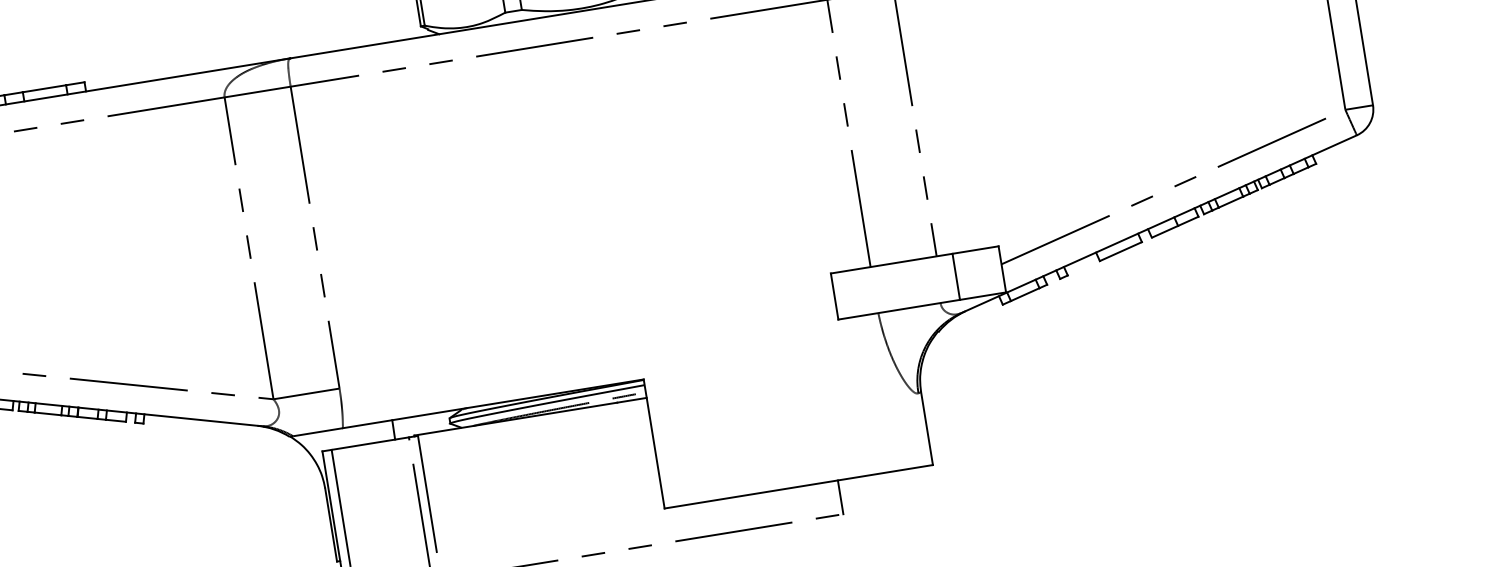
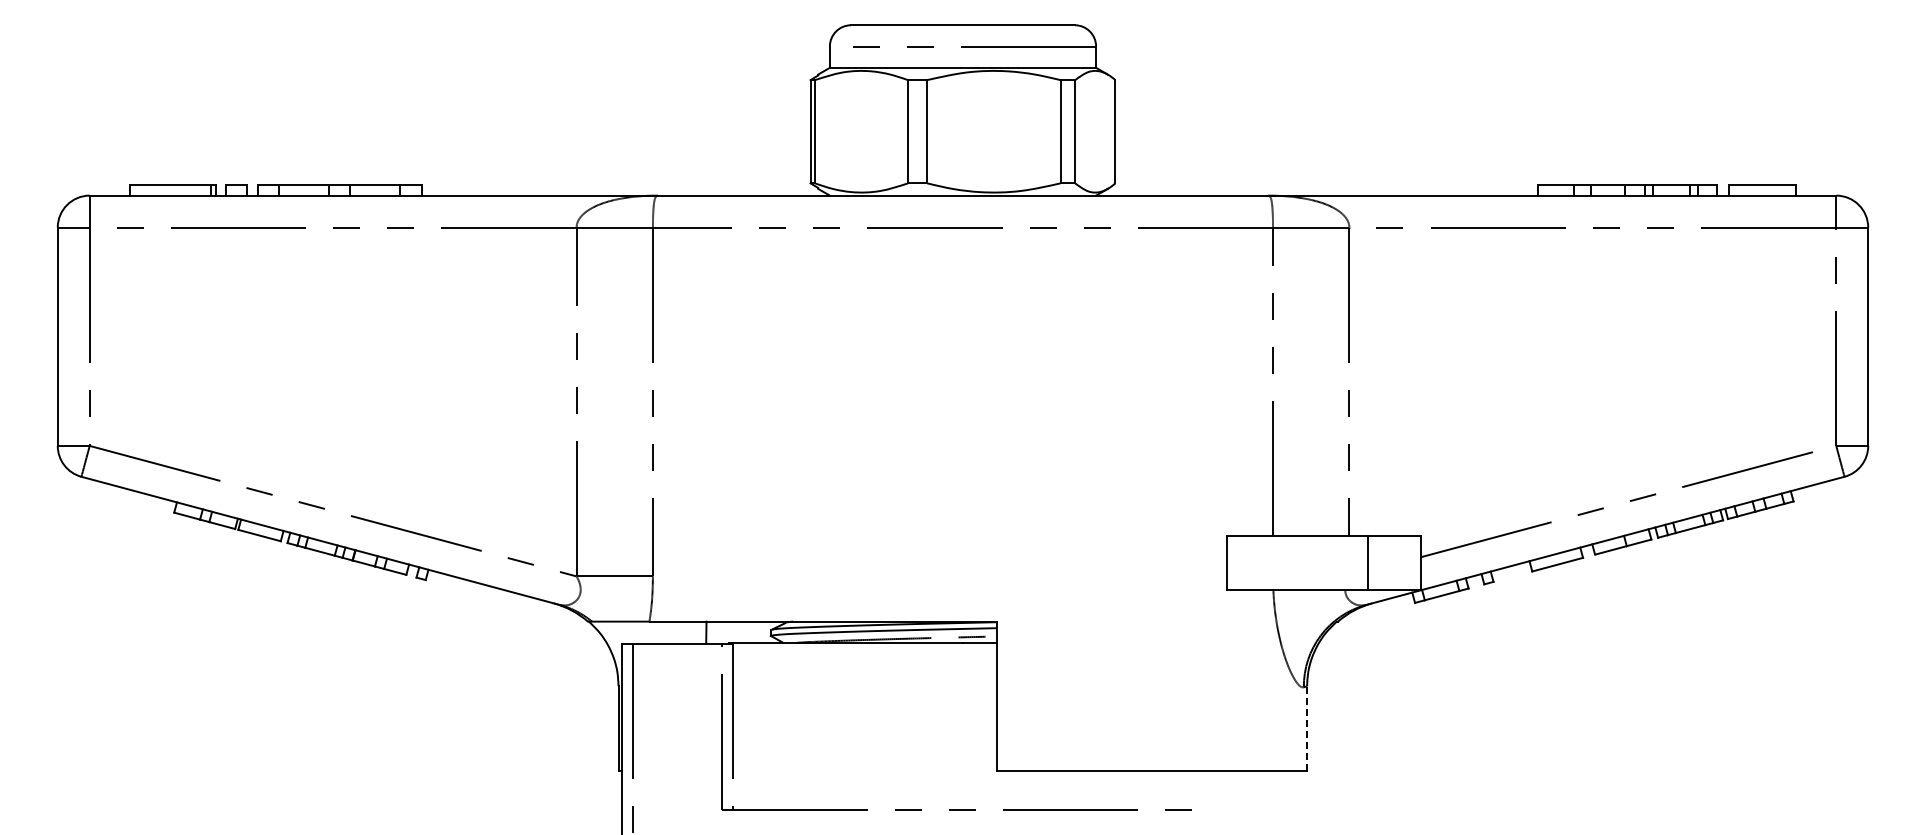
line: (927, 428) -> (1307, 728), solid -> dashed
line: (840, 496) -> (1197, 789), removed

